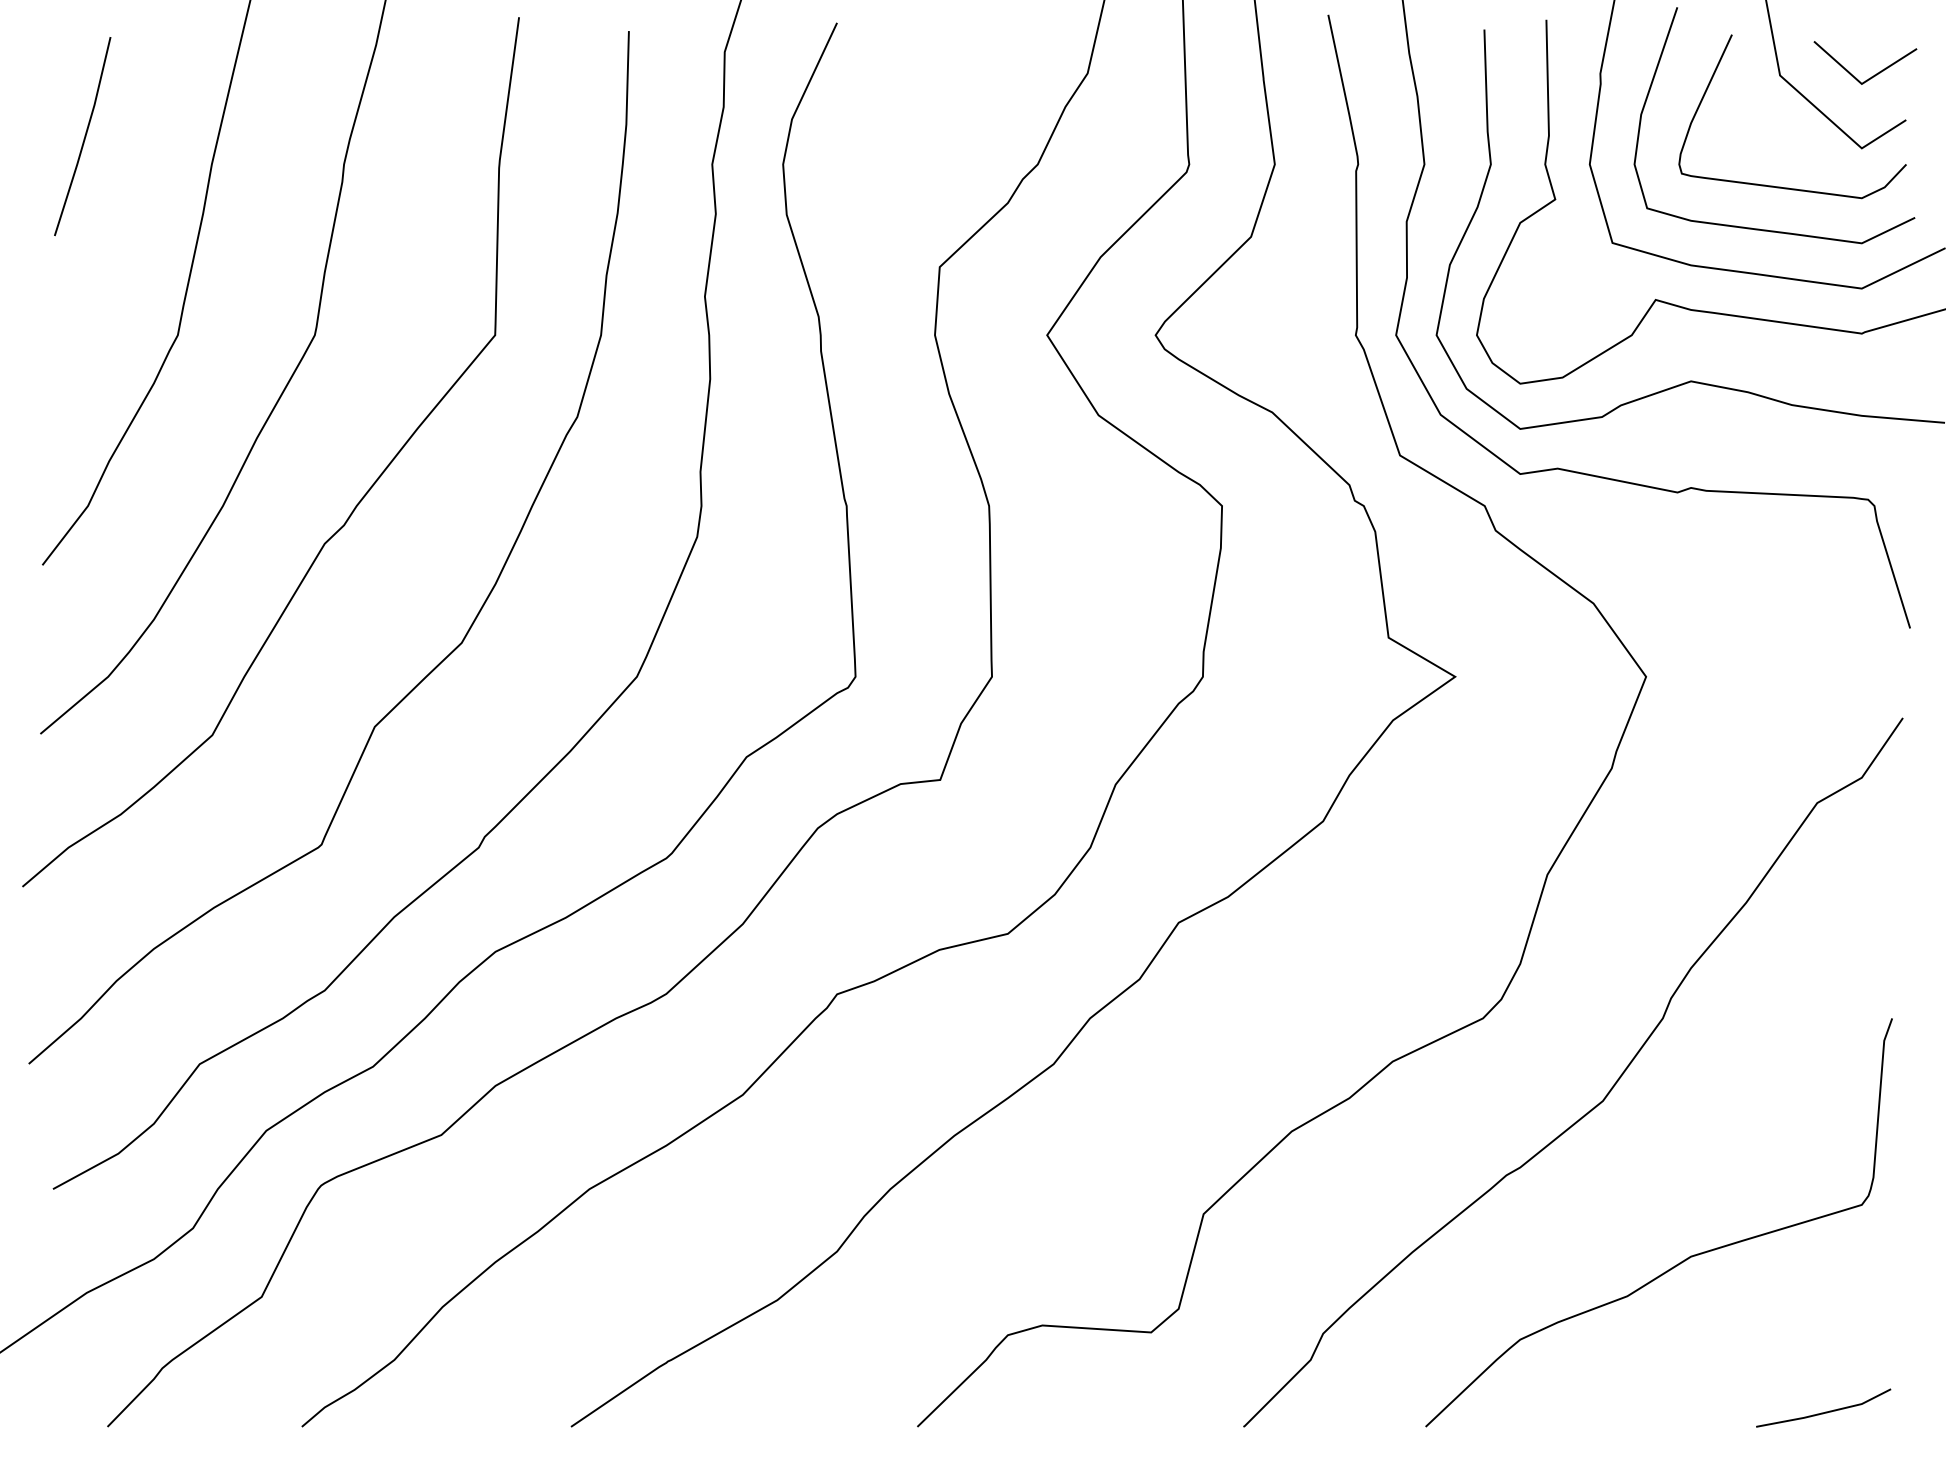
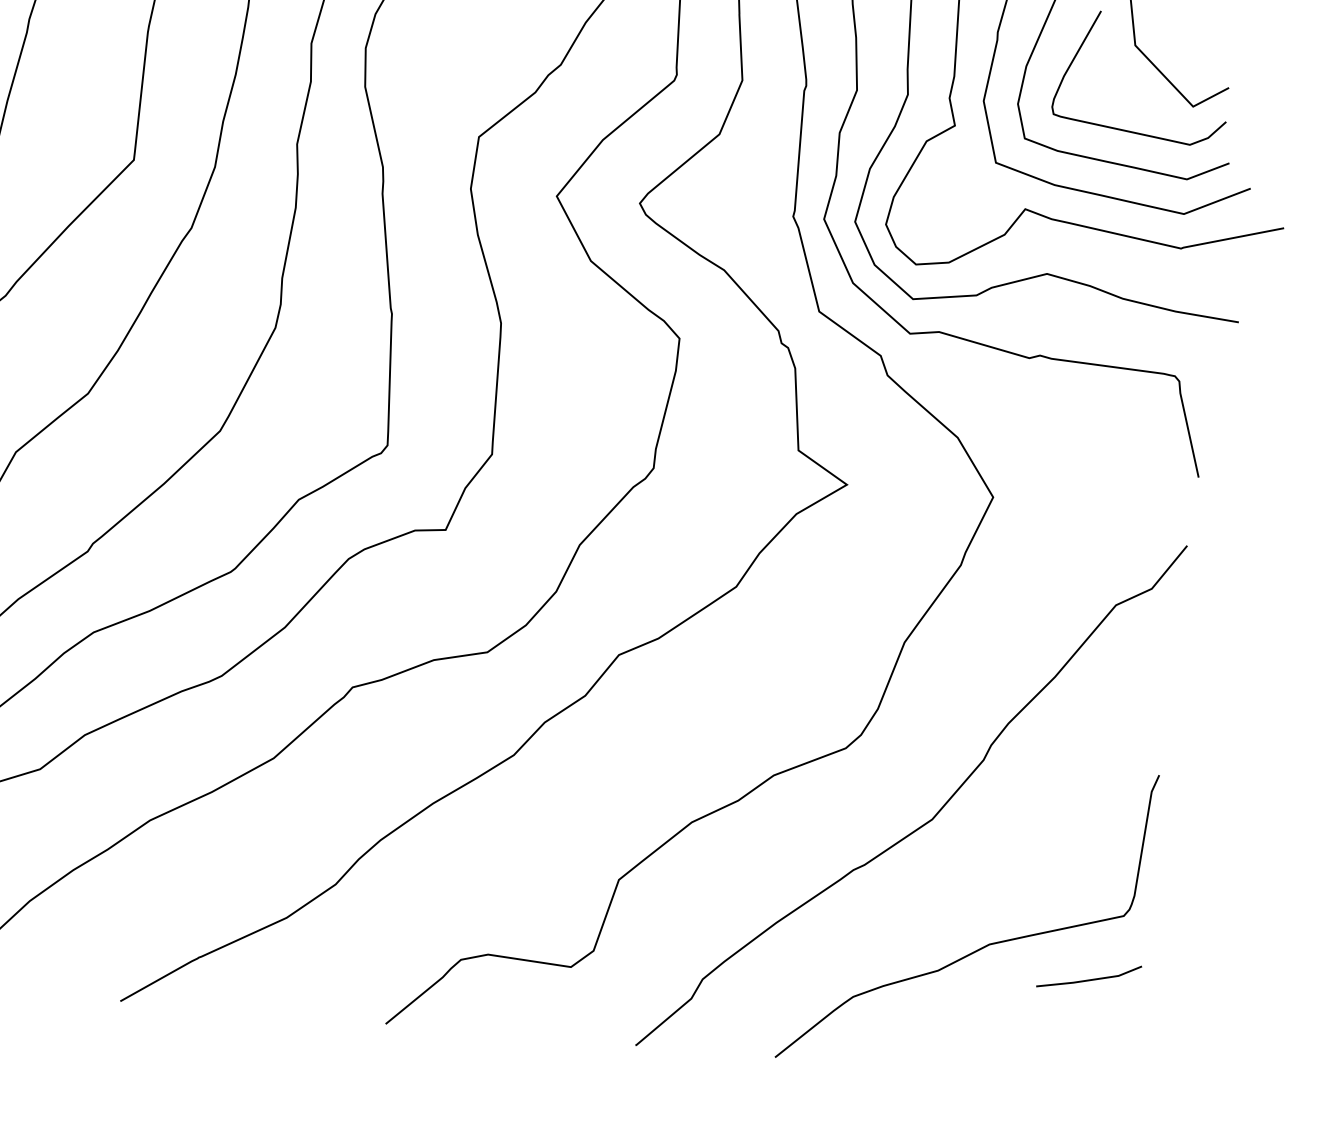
line: (1874, 74) -> (1207, 50), removed
line: (1825, 1411) -> (1090, 979), moved

